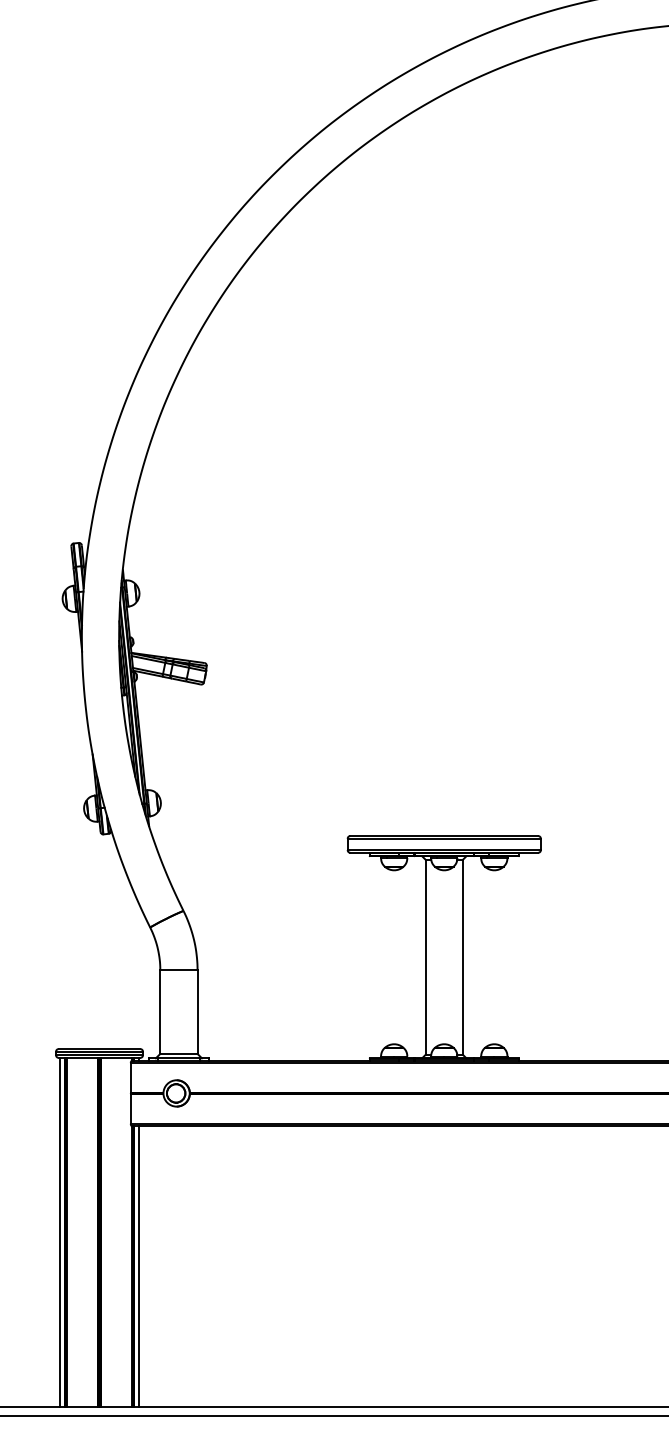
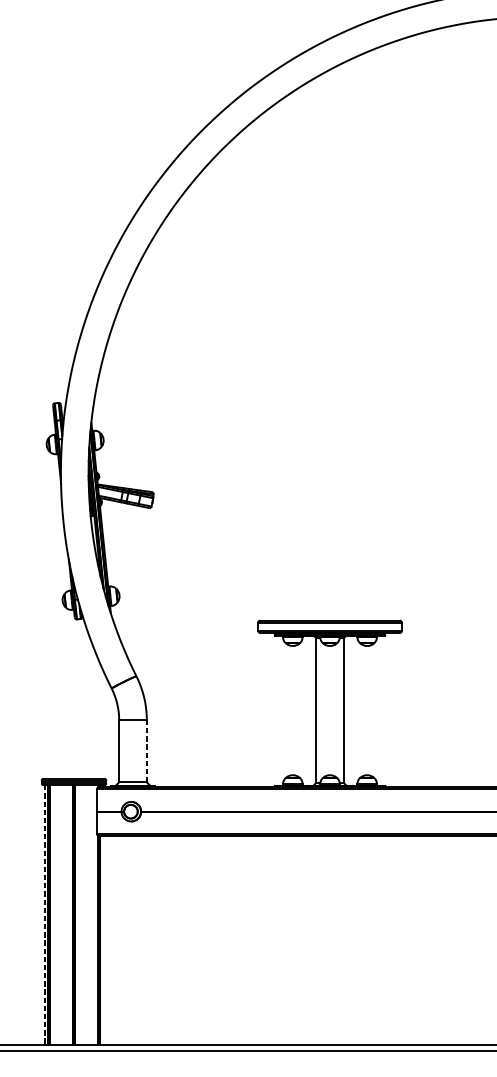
line: (197, 1012) -> (146, 751), solid -> dashed
line: (60, 1232) -> (45, 914), solid -> dashed
line: (138, 1266) -> (102, 940), removed

